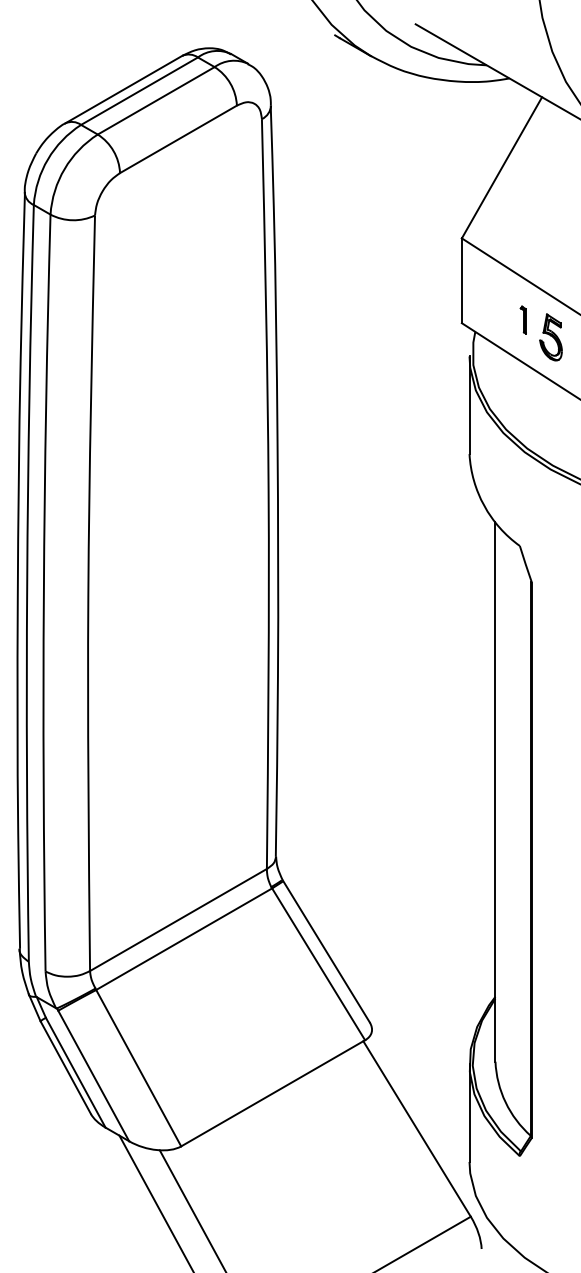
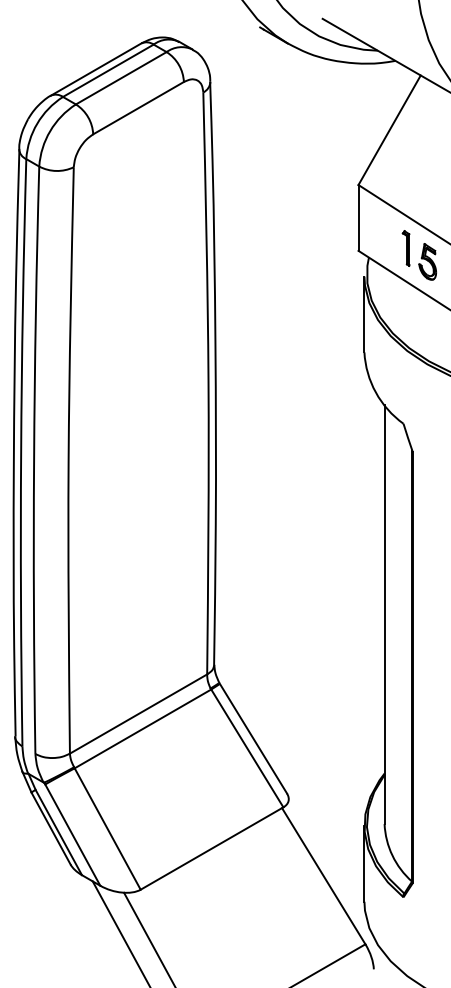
part: (523, 319) -> (406, 247), size x1.67

